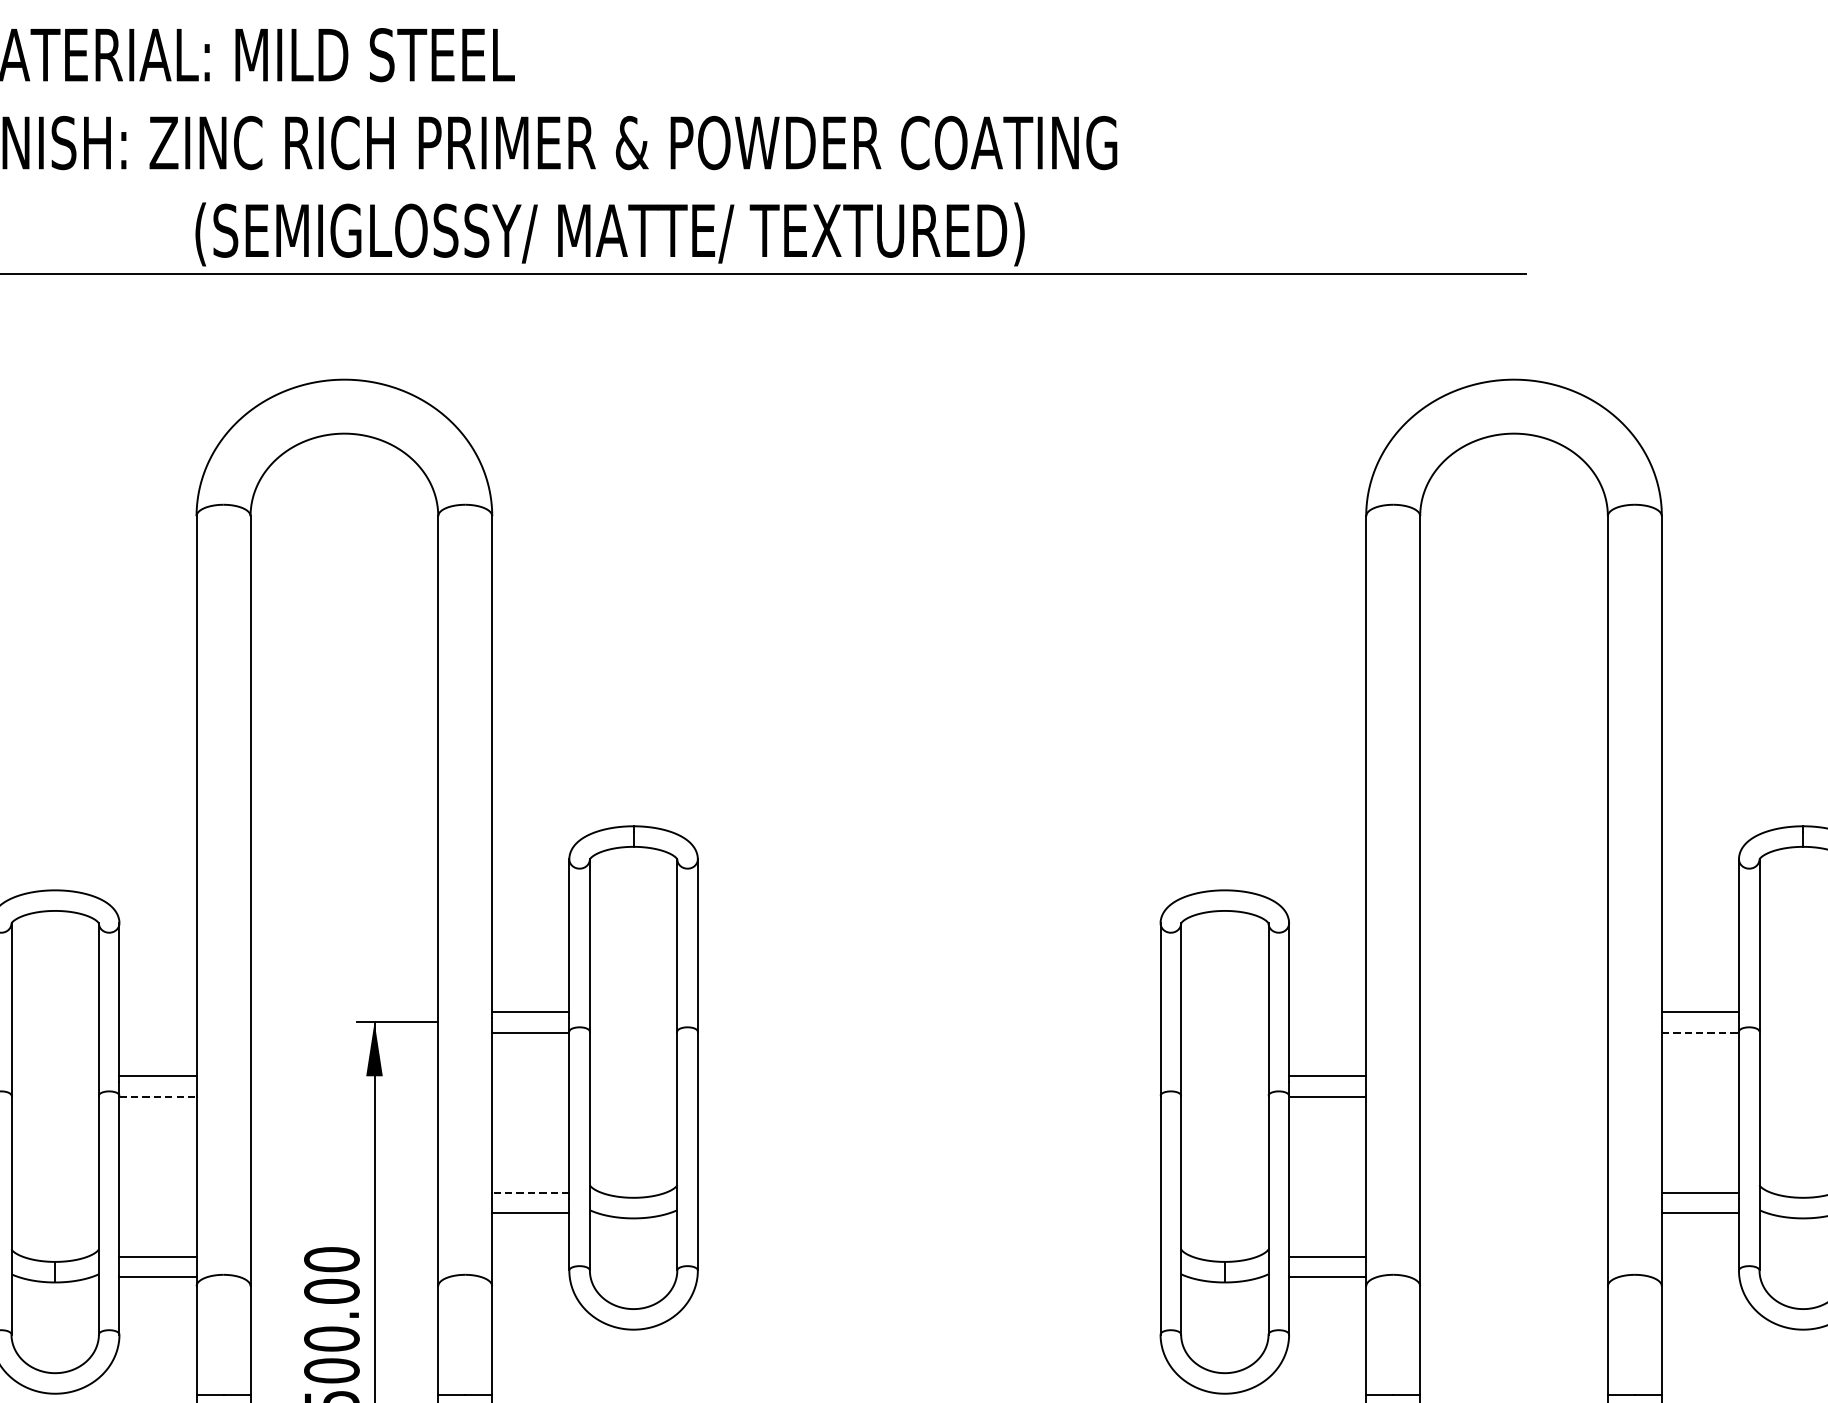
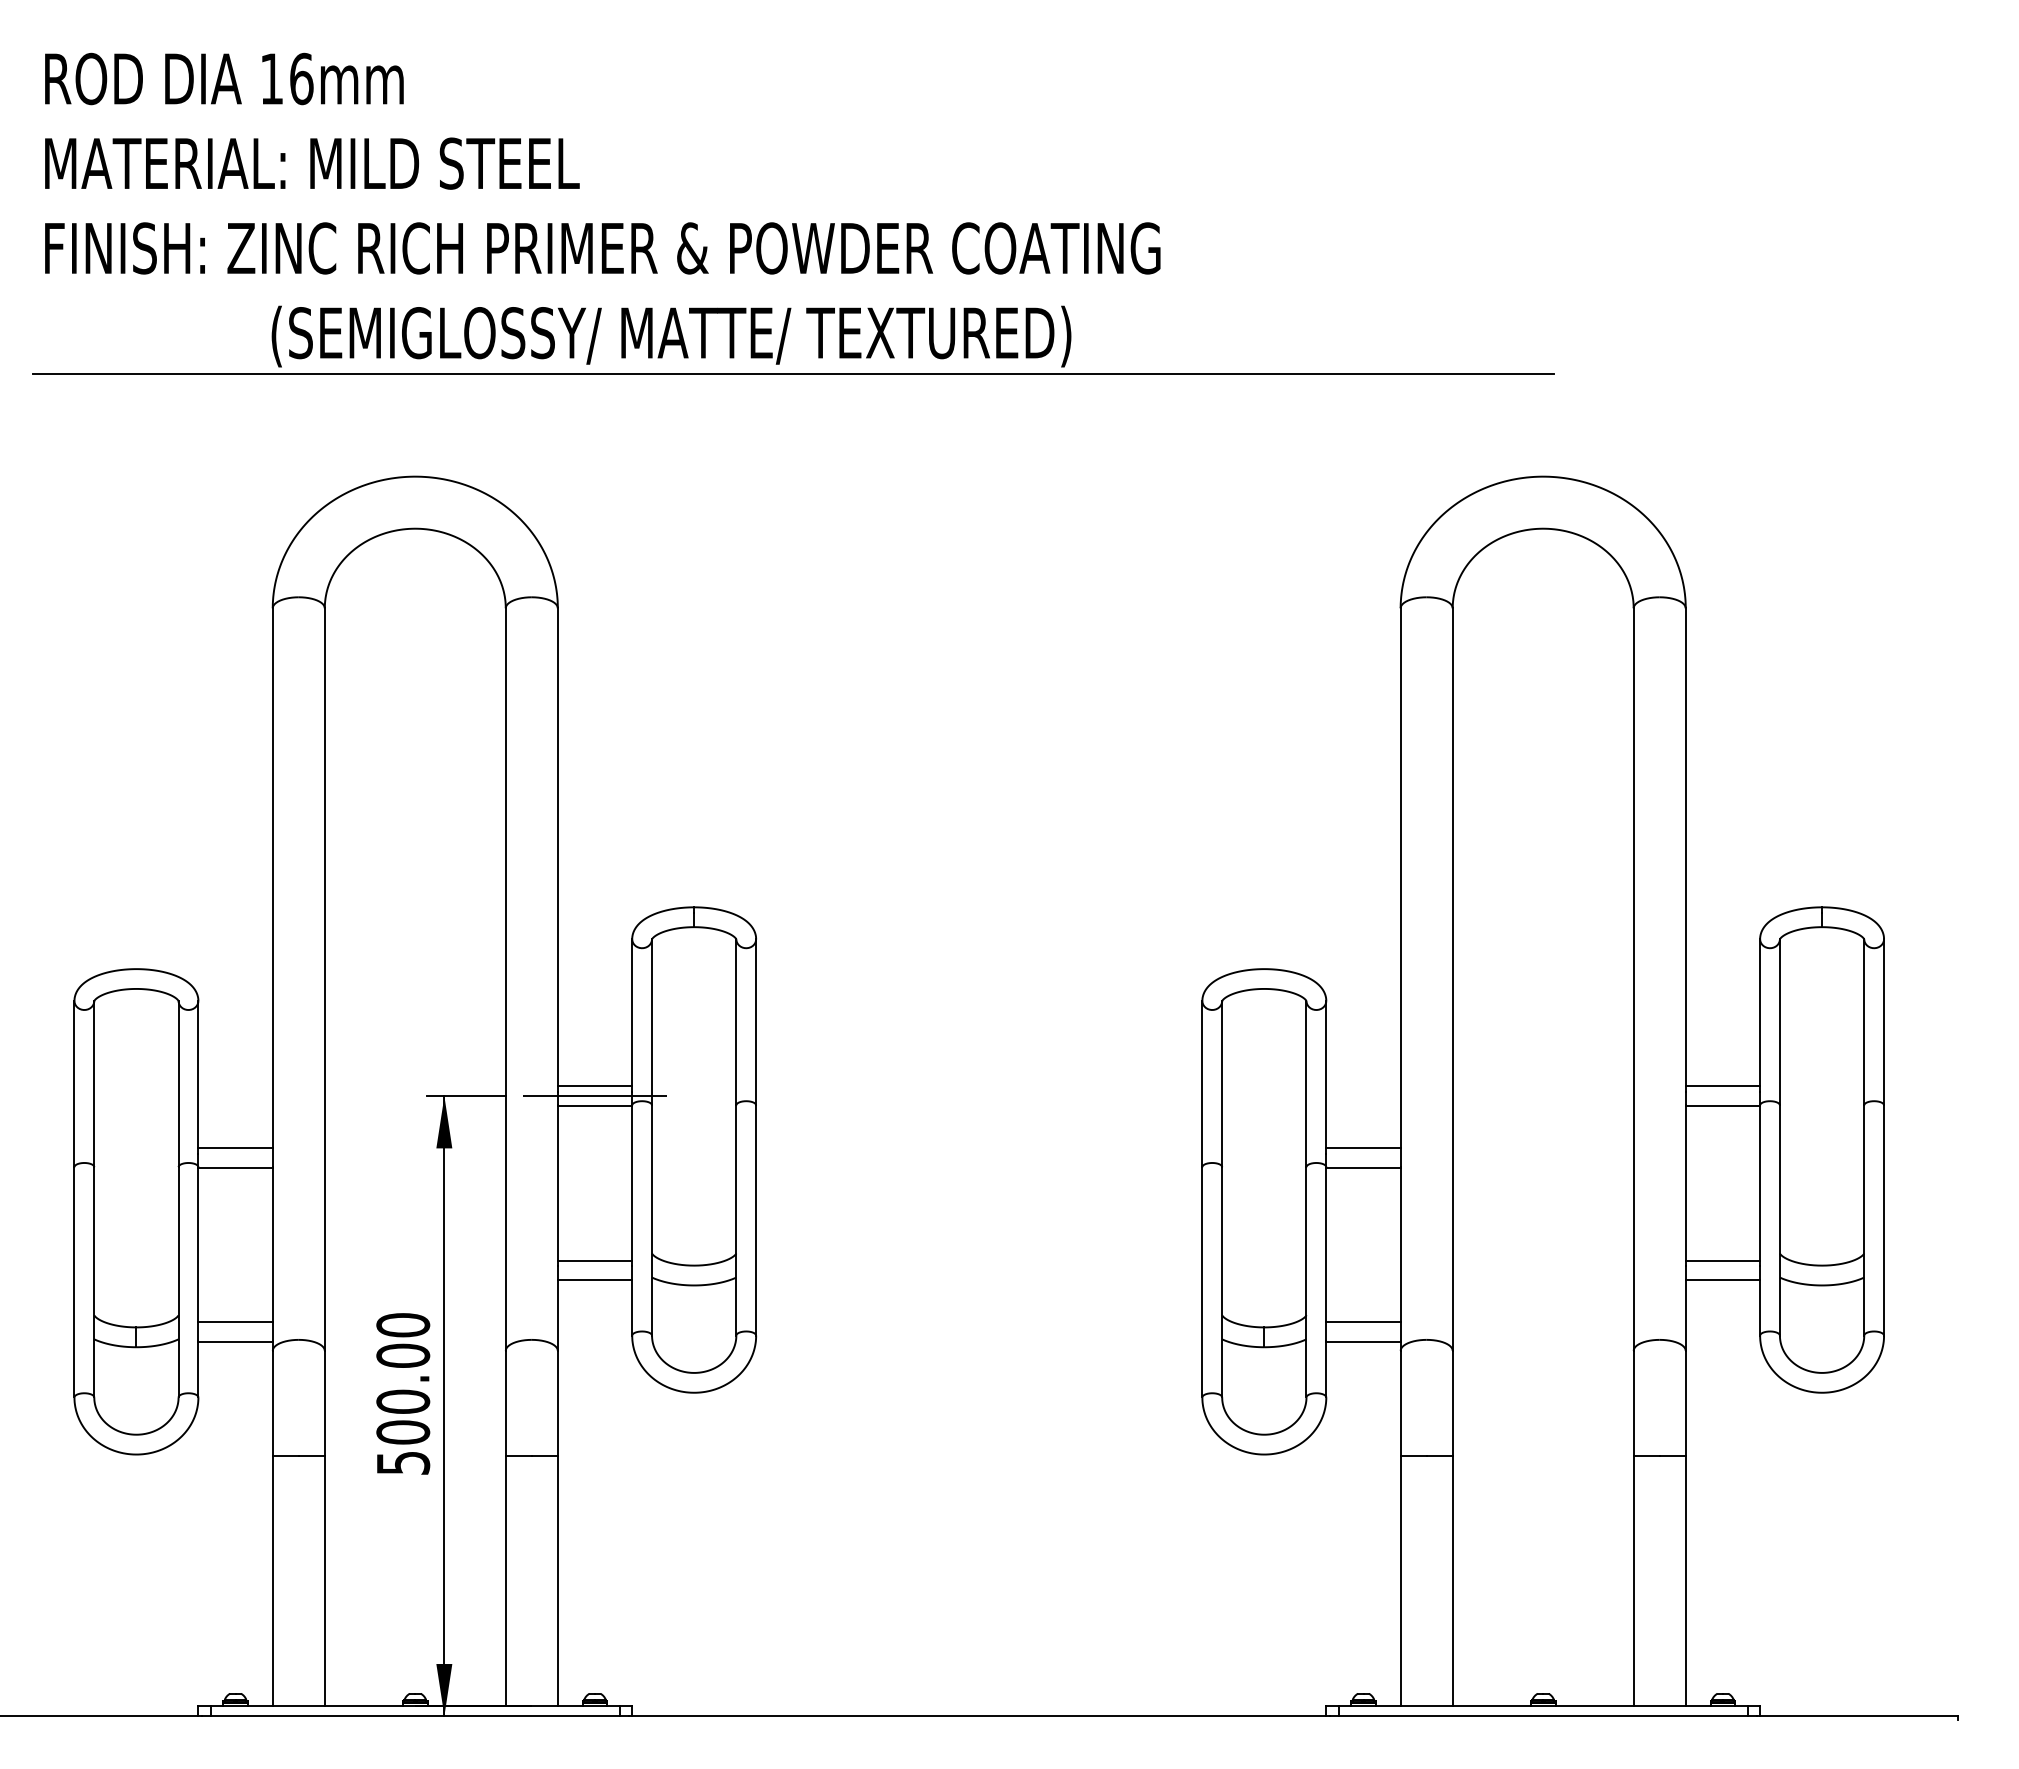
line: (530, 1022) -> (594, 1096), added
line: (1701, 1032) -> (1723, 1106), dashed -> solid
line: (158, 1097) -> (236, 1168), dashed -> solid
line: (530, 1192) -> (594, 1260), dashed -> solid

